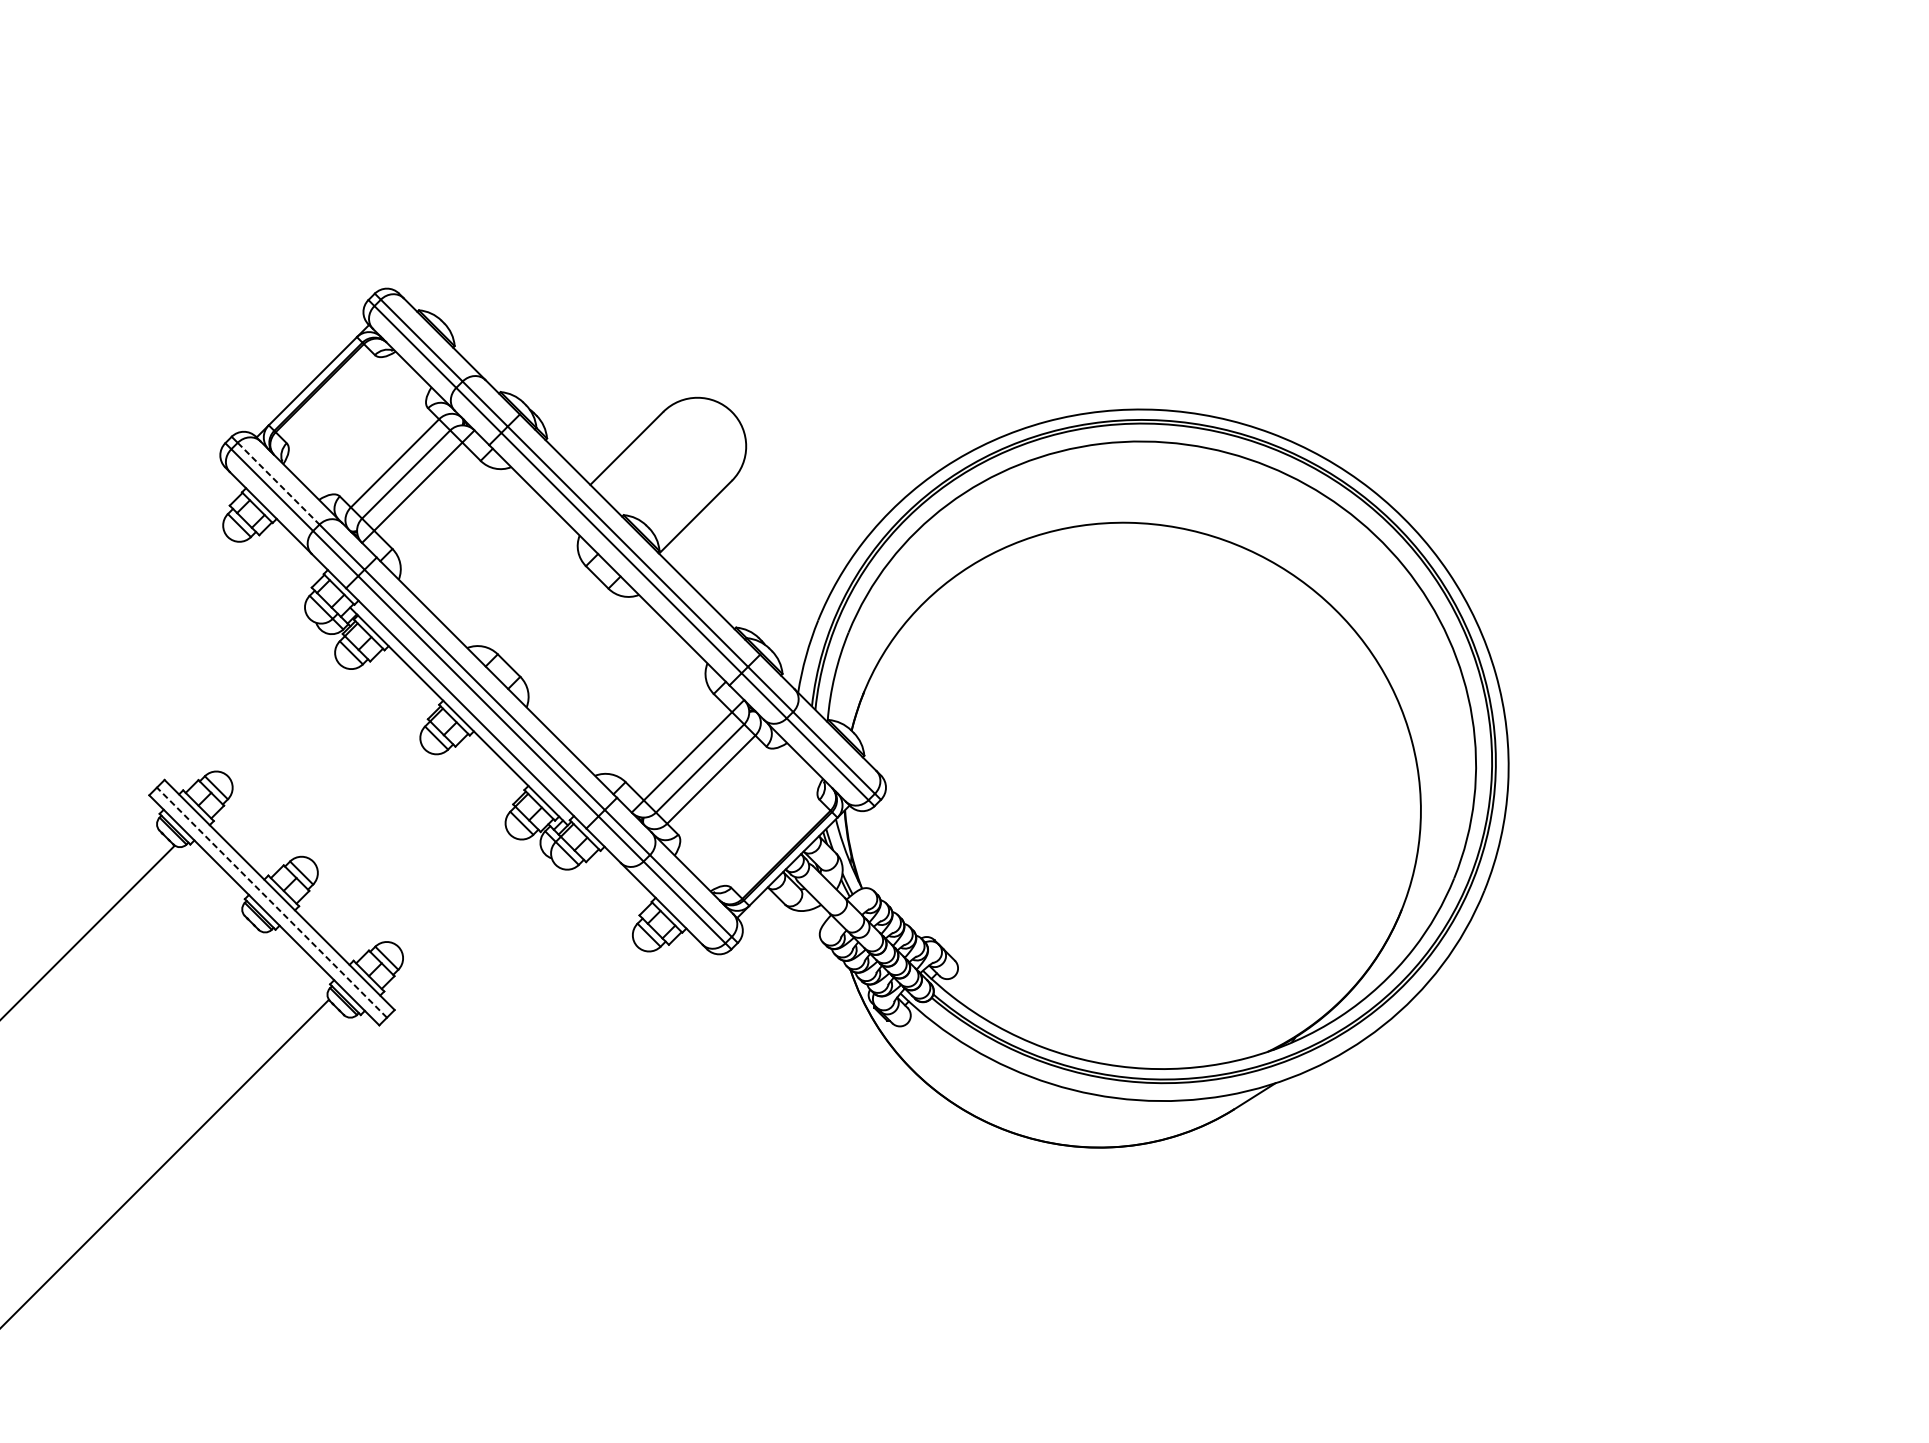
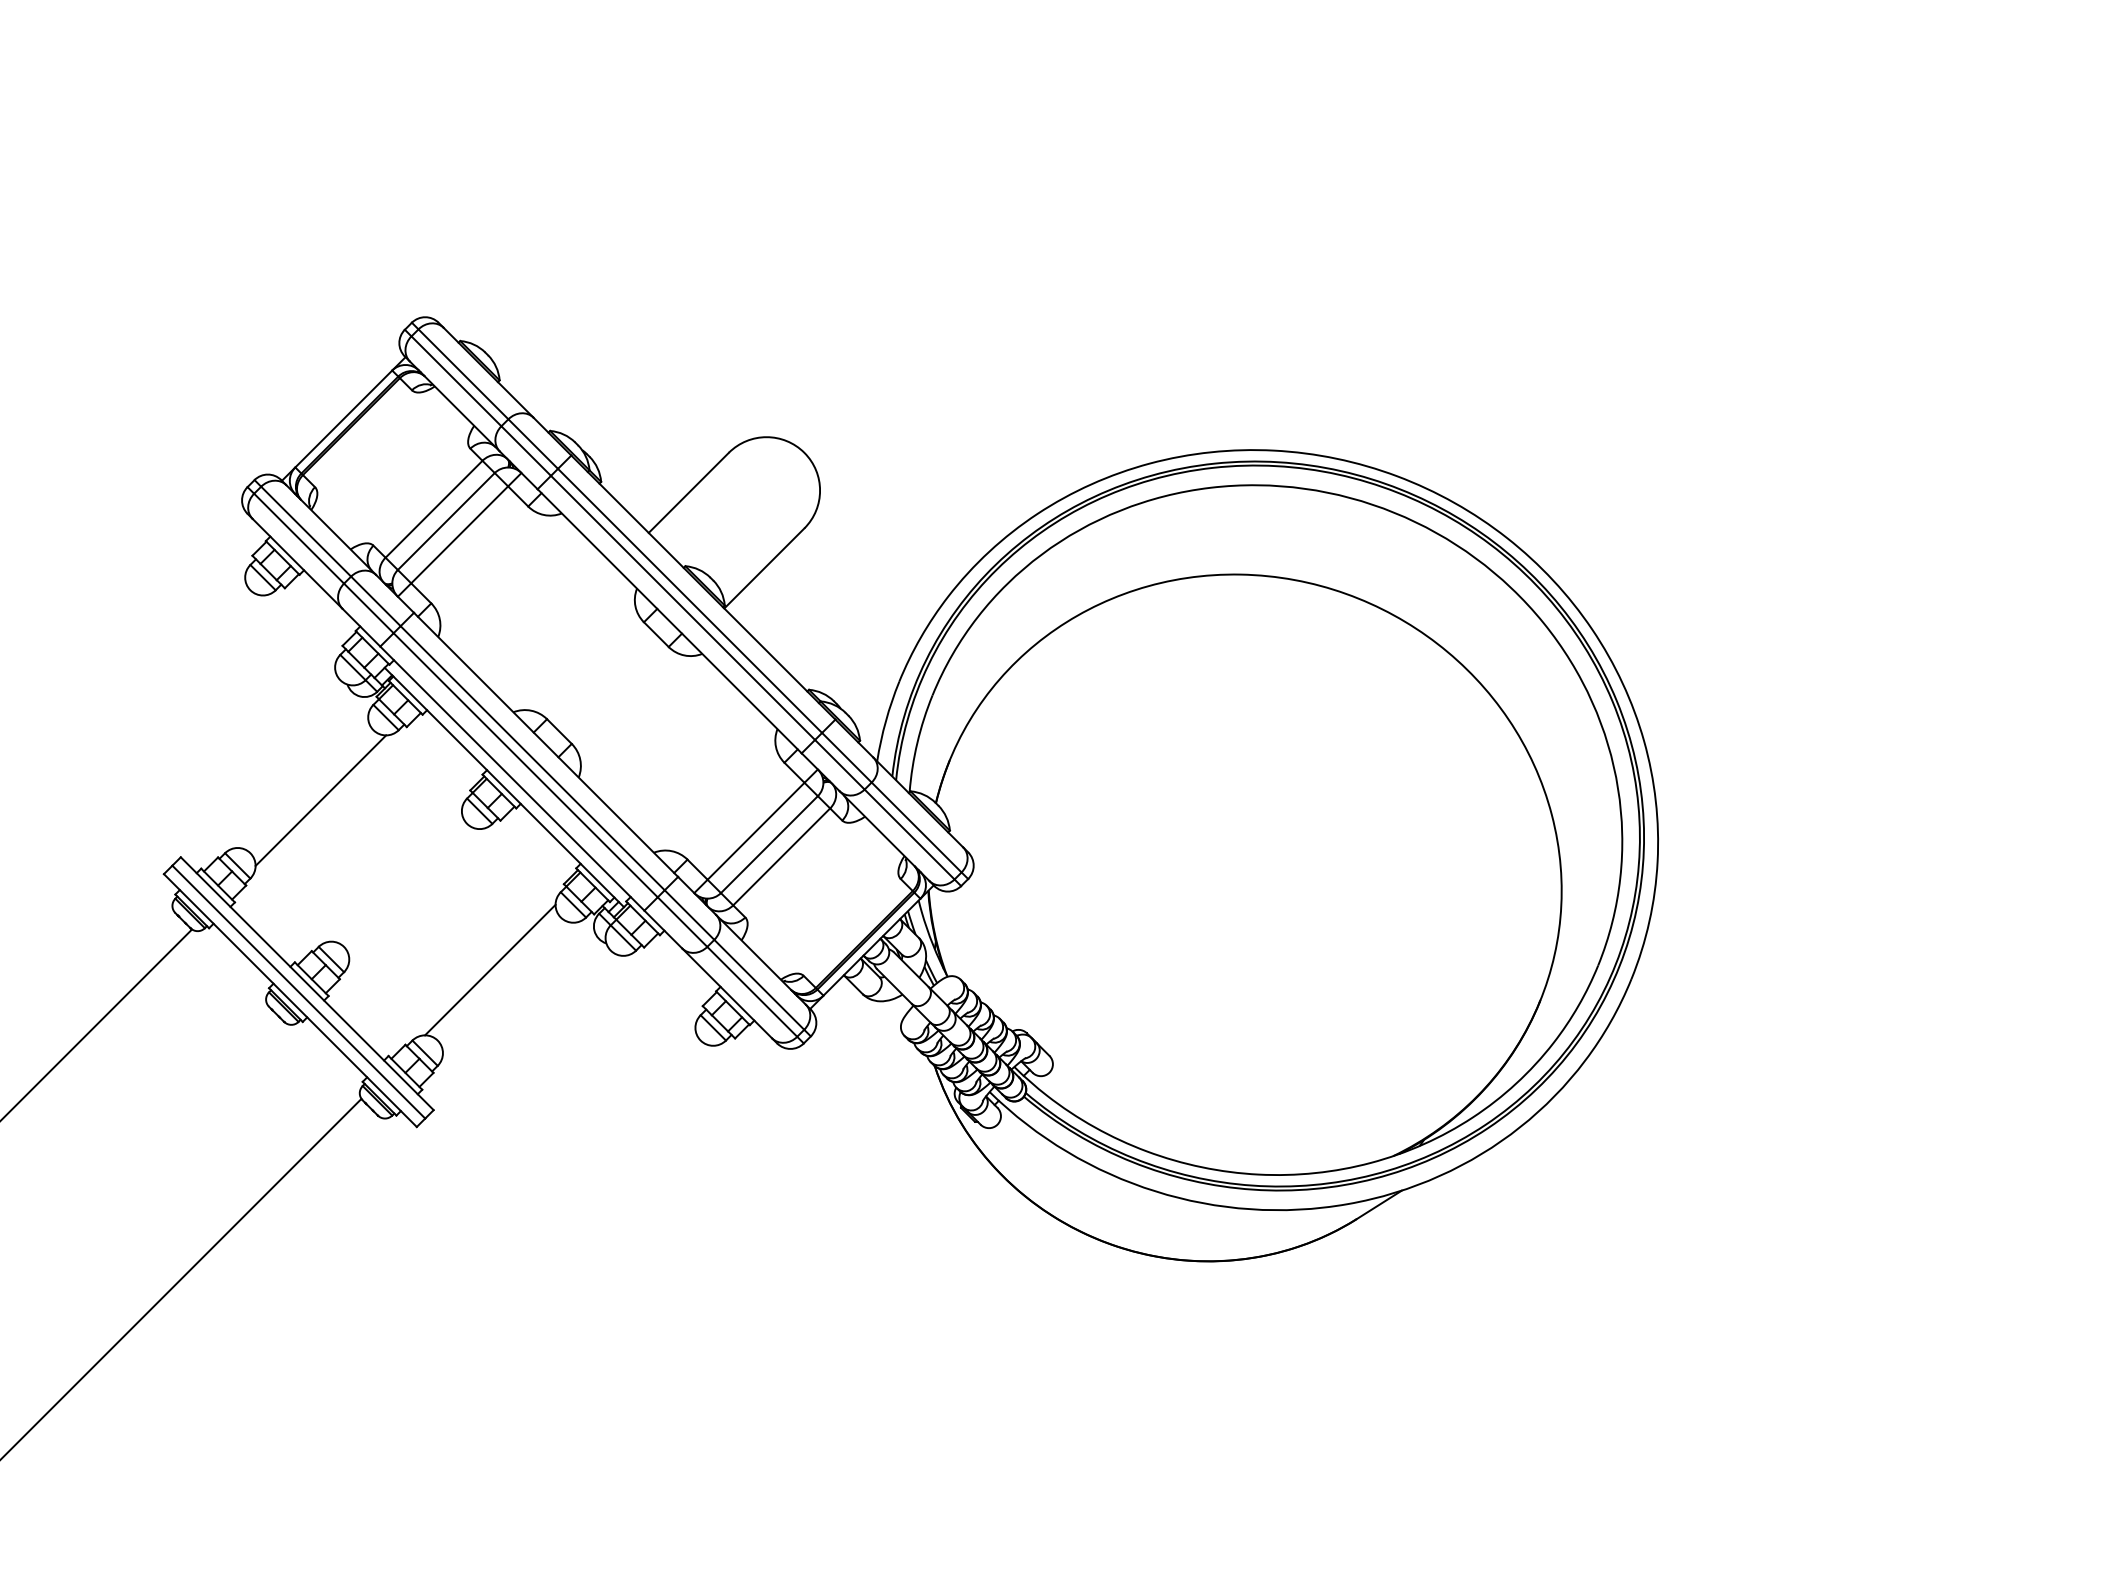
line: (278, 483) -> (306, 531), dashed -> solid
line: (291, 728) -> (320, 800), added
line: (446, 882) -> (490, 969), added
line: (271, 903) -> (298, 992), dashed -> solid

